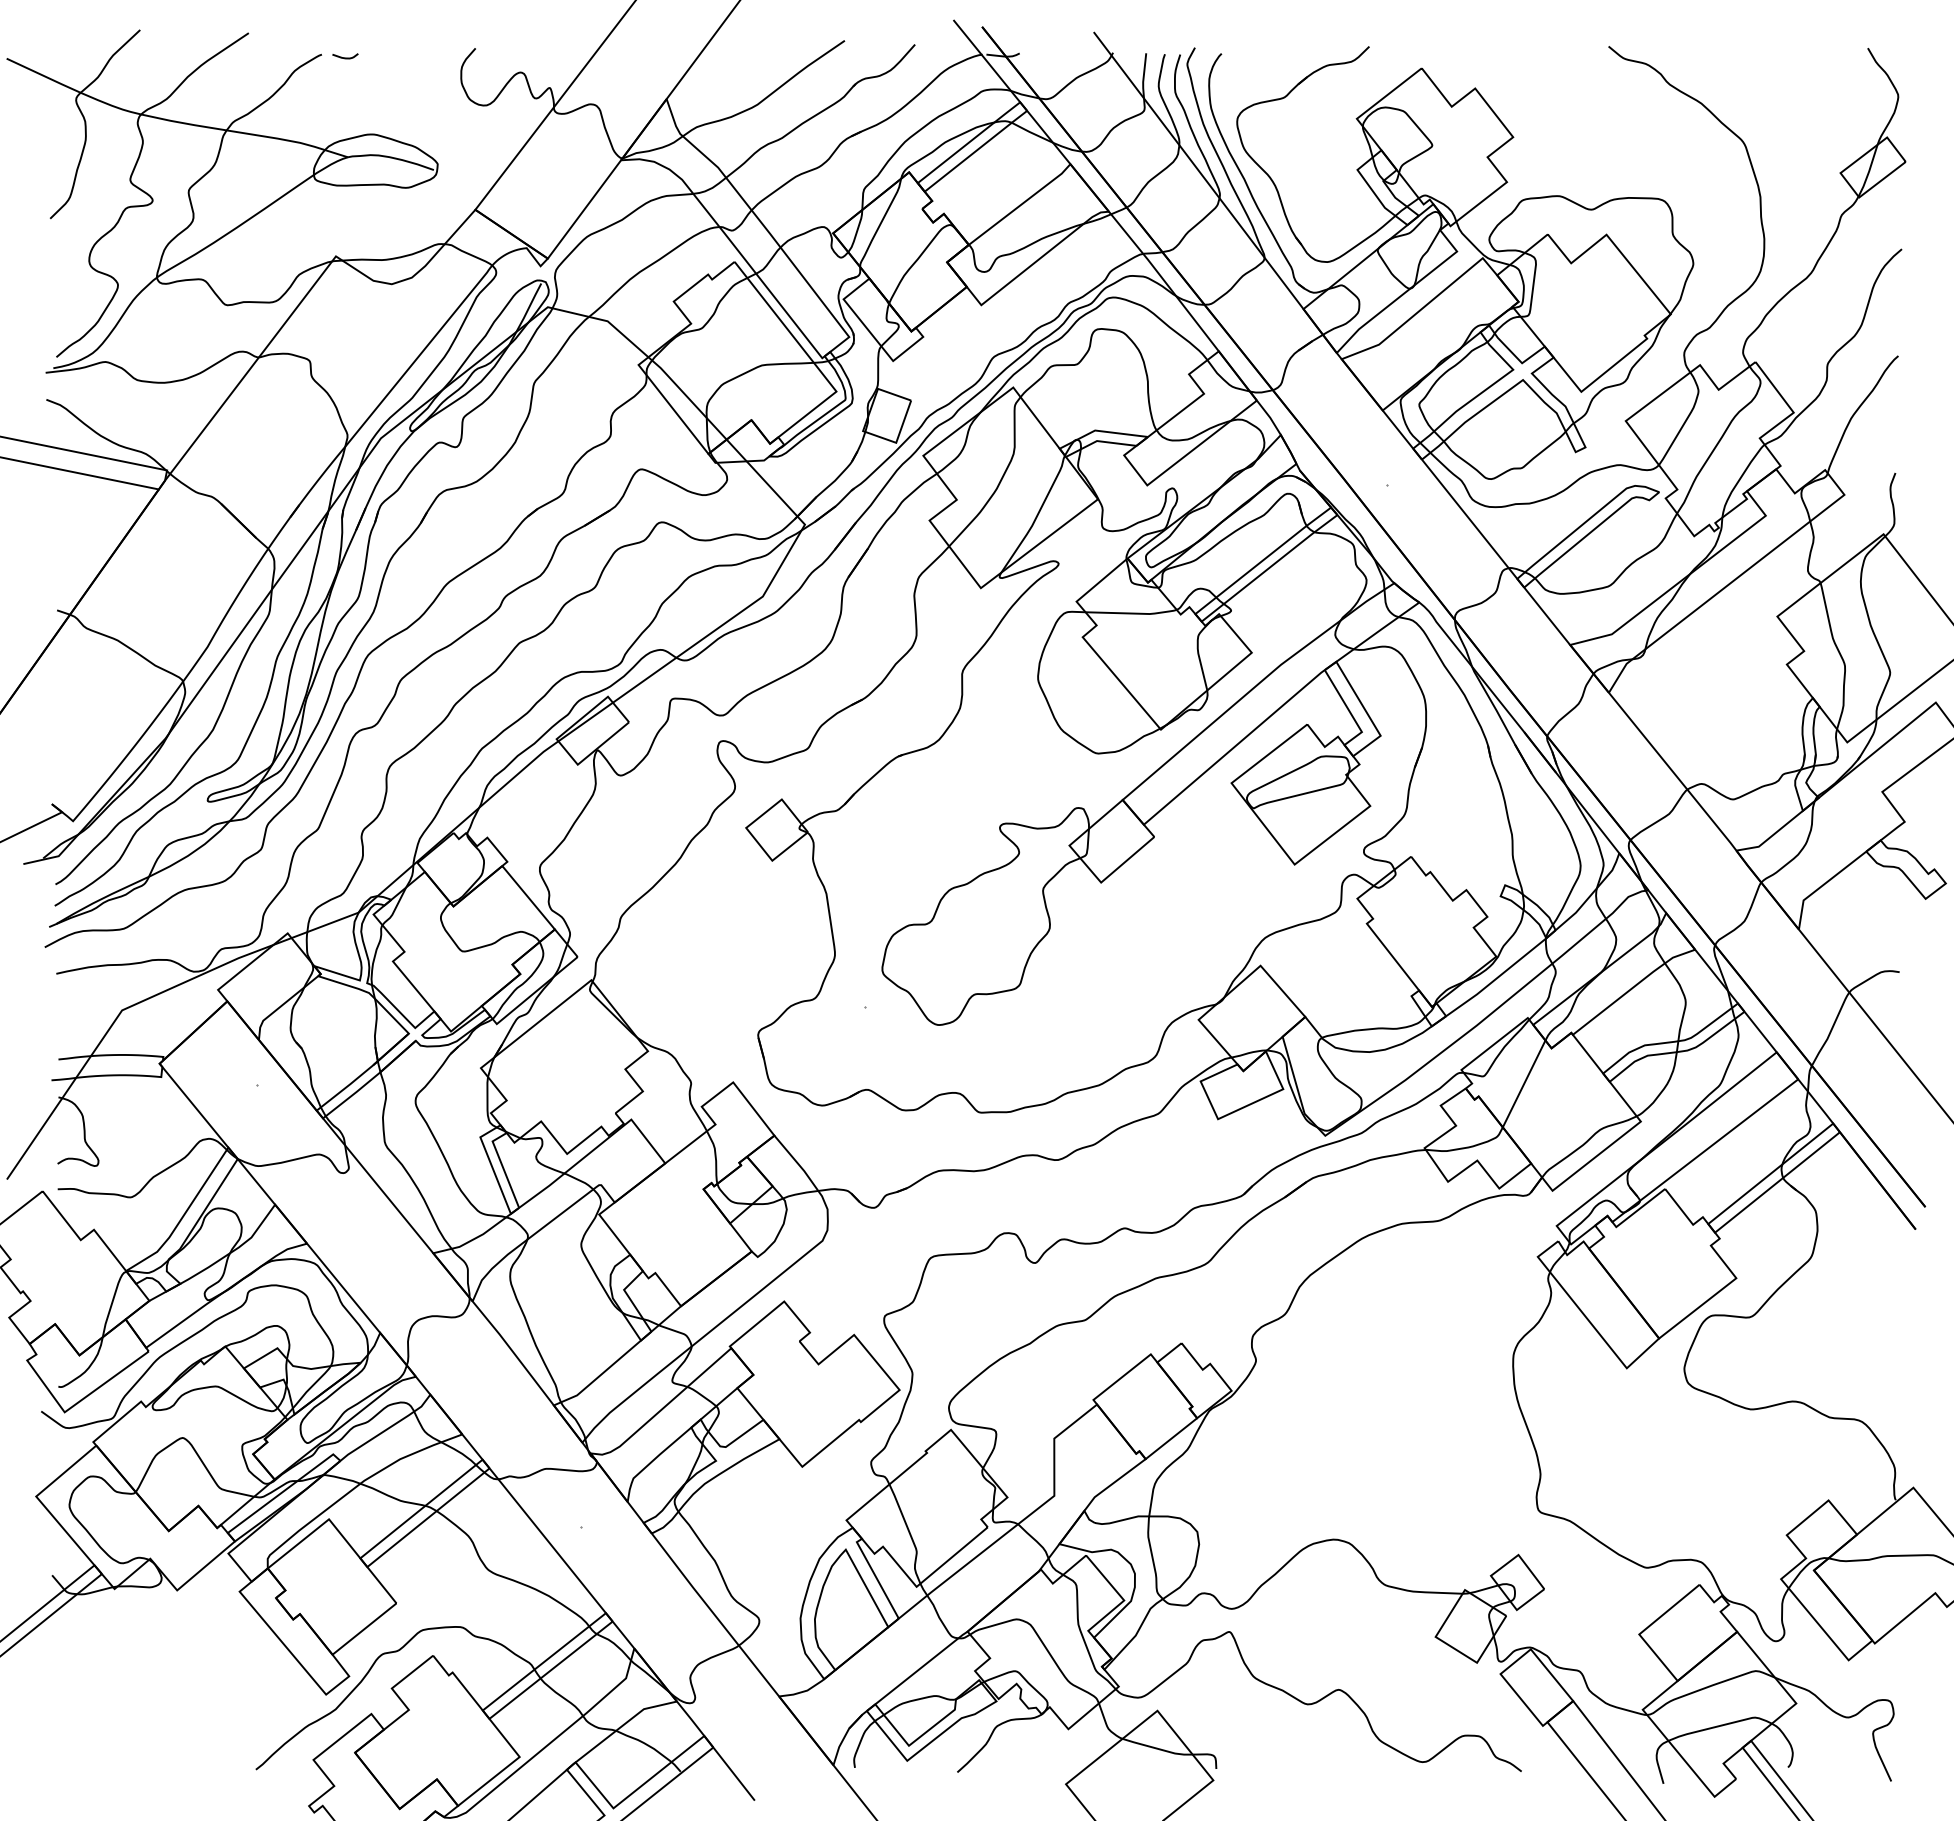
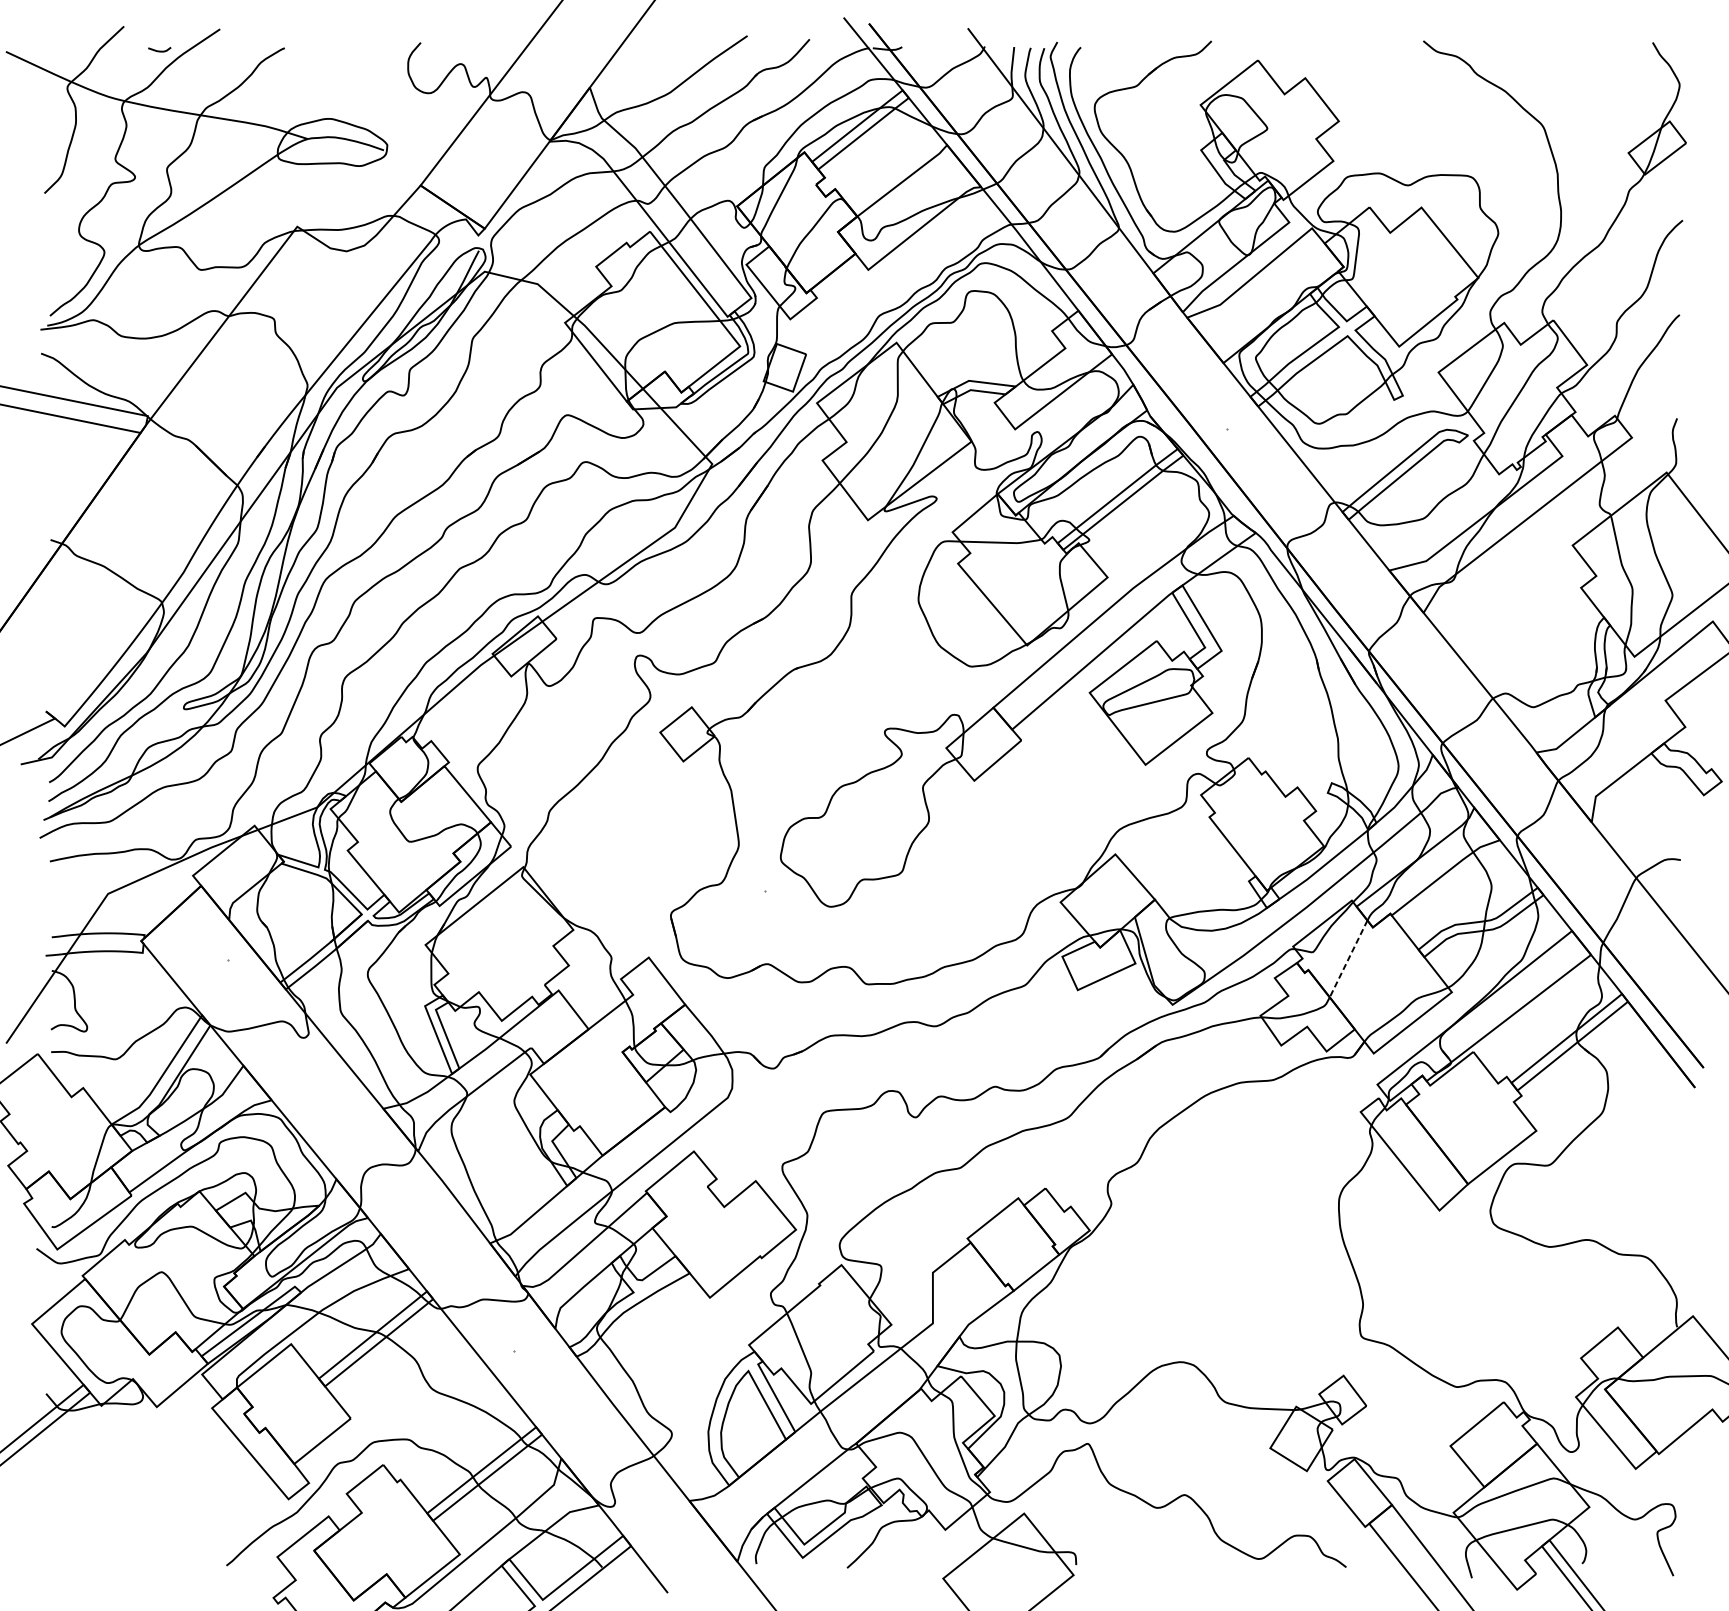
curve: (345, 57) -> (159, 50), moved
line: (1523, 1084) -> (1348, 959), solid -> dashed

